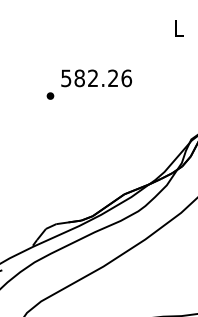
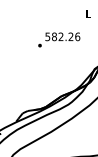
text: (89, 83) -> (59, 39), moved

